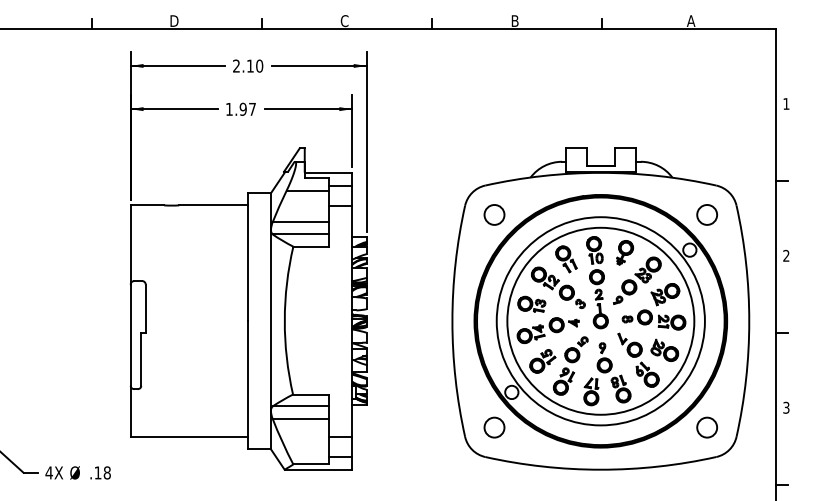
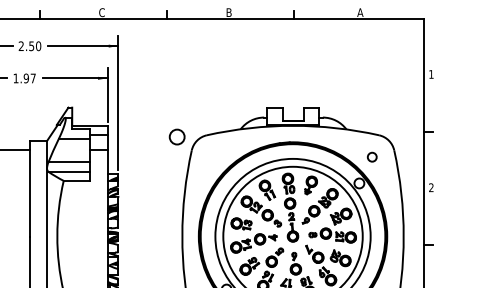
text: (250, 65) -> (31, 45), 2.10 -> 2.50
circle: (494, 214) -> (177, 136), moved
circle: (706, 214) -> (371, 156), size x0.6

